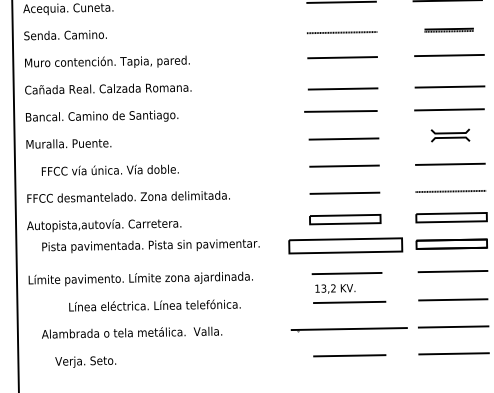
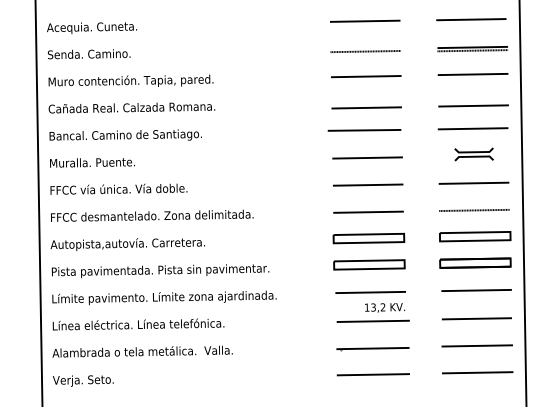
part: (448, 30) -> (472, 49), size x1.43
text: (109, 169) -> (118, 188), moved
part: (345, 245) -> (369, 264), size x0.62
text: (150, 246) -> (160, 271), moved
text: (335, 288) -> (385, 307), moved
text: (154, 305) -> (138, 324), moved
part: (348, 330) -> (372, 349), size x0.62
text: (131, 332) -> (142, 351), moved
text: (85, 361) -> (83, 380), moved

